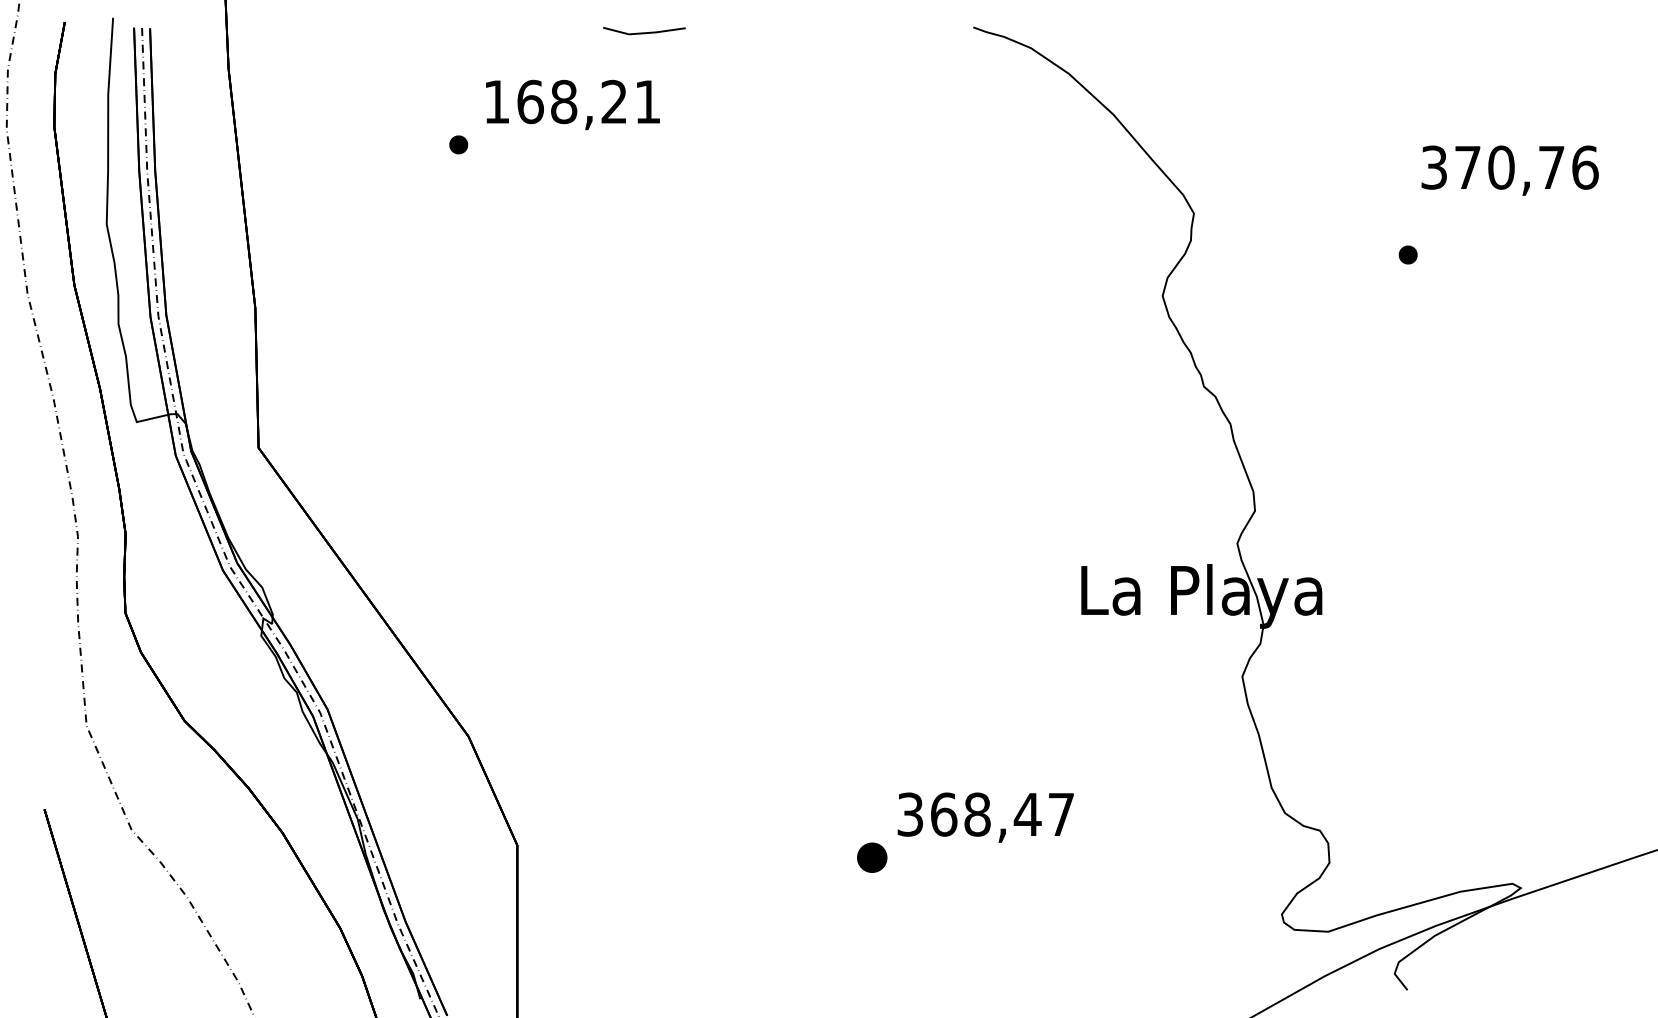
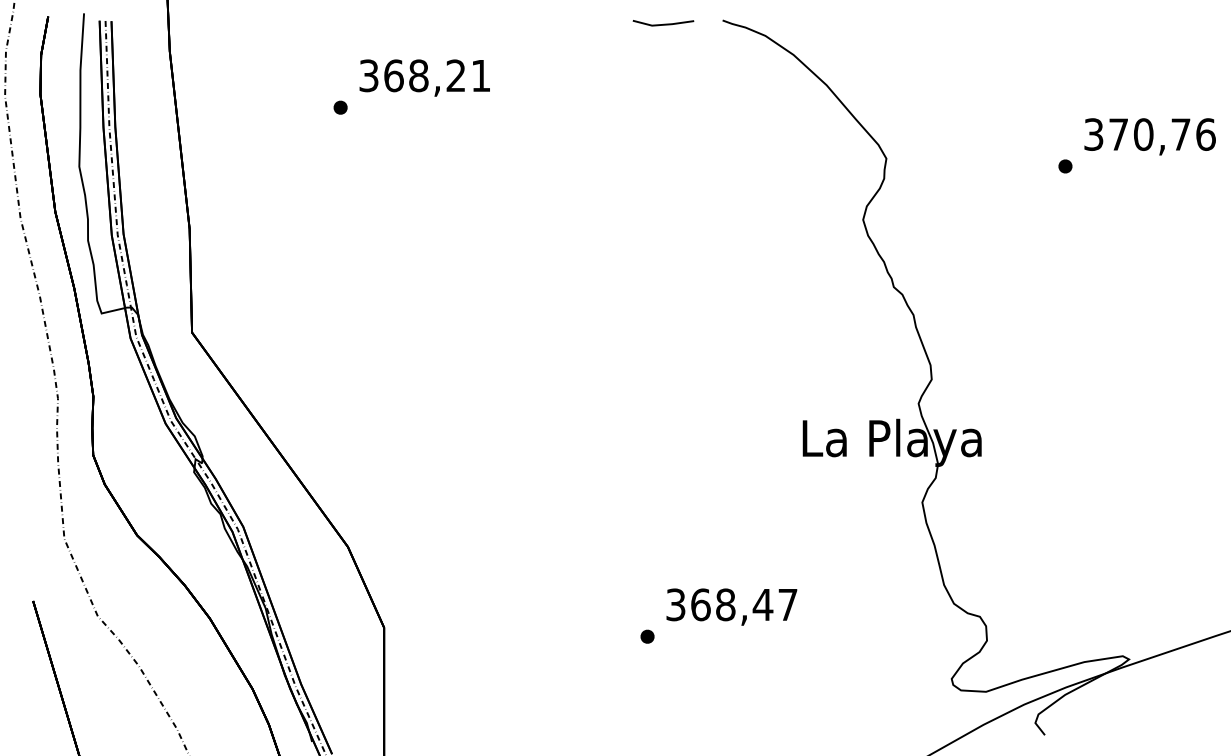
line: (644, 31) -> (663, 23), moved
text: (496, 101) -> (368, 75), 168,21 -> 368,21
text: (1509, 170) -> (1149, 136), moved
part: (1408, 255) -> (1065, 166), moved
part: (872, 857) -> (647, 636), size x0.62

